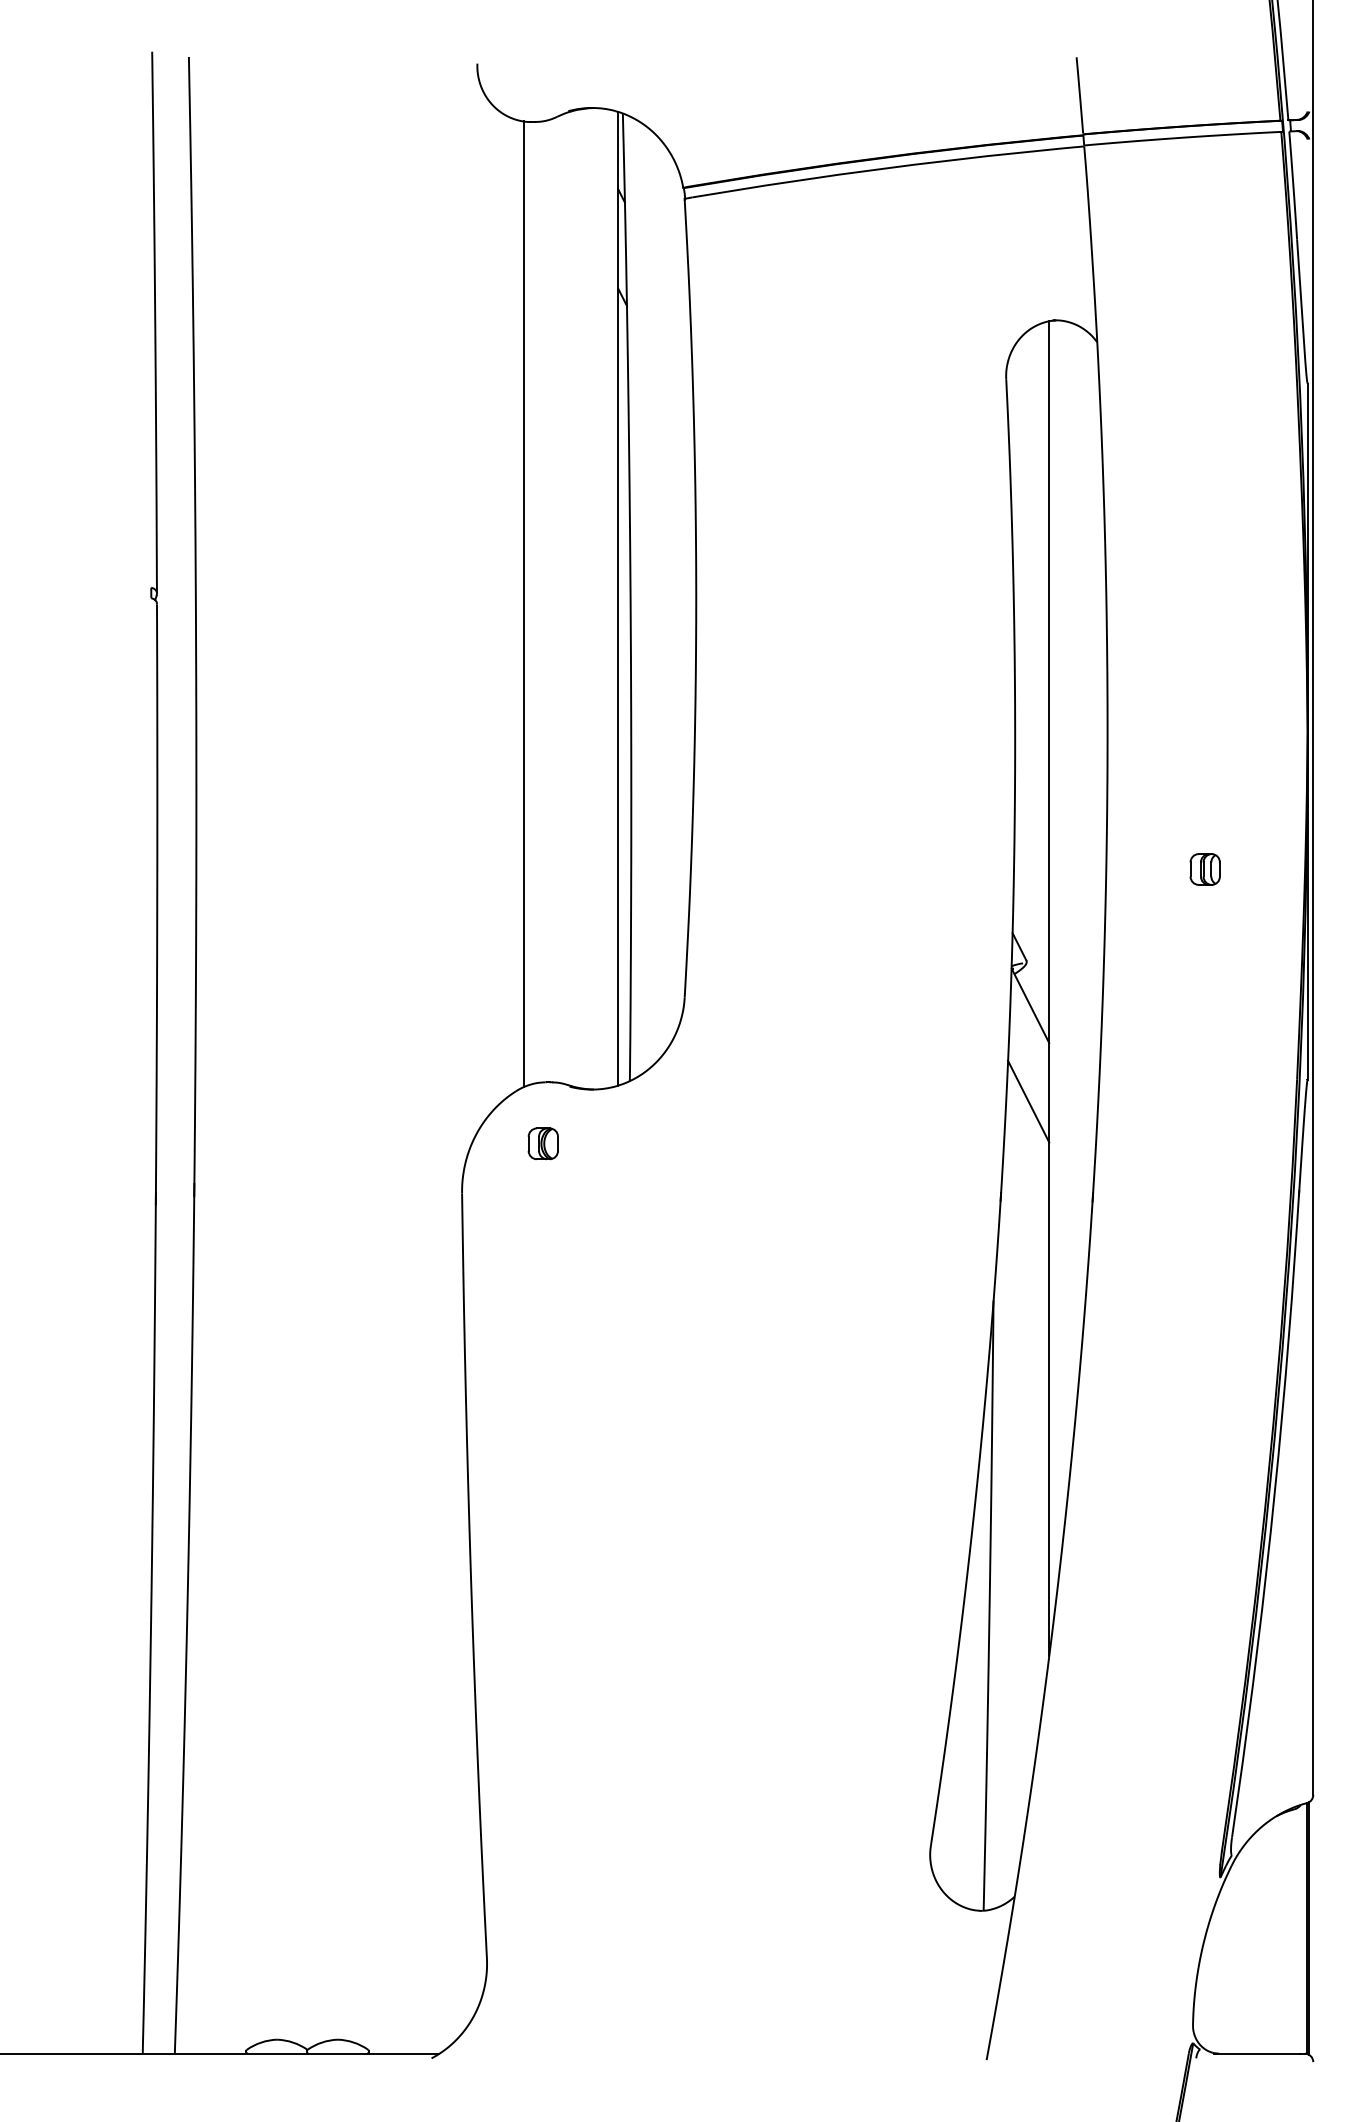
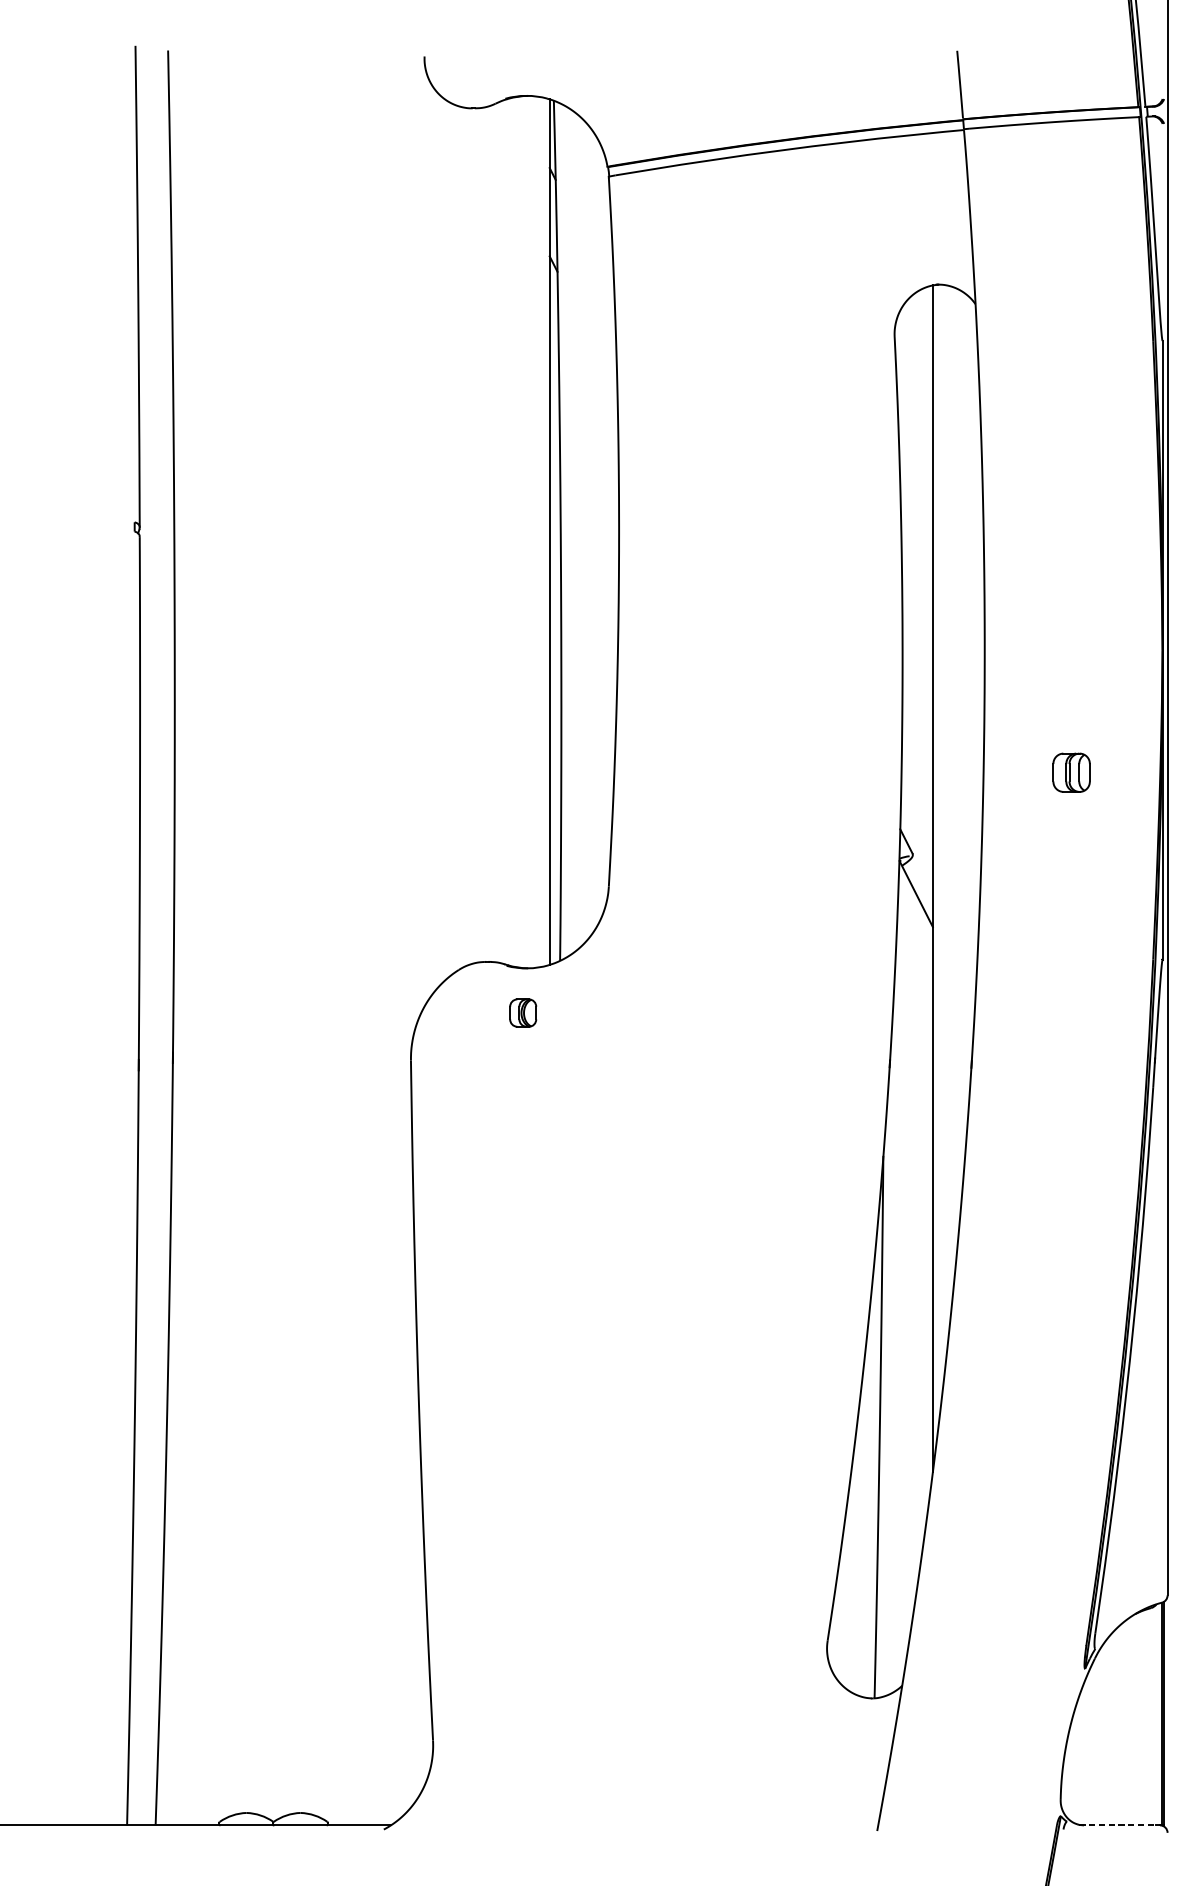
line: (523, 604) -> (465, 537), removed
part: (1204, 869) -> (1070, 772), size x1.4
line: (1028, 1101) -> (914, 979), removed
part: (542, 1143) -> (522, 1012), moved
line: (1256, 2053) -> (1117, 1825), solid -> dashed

